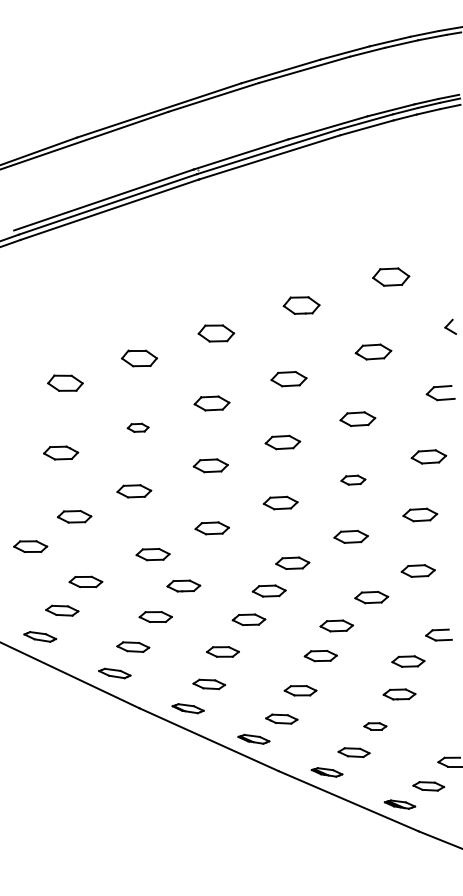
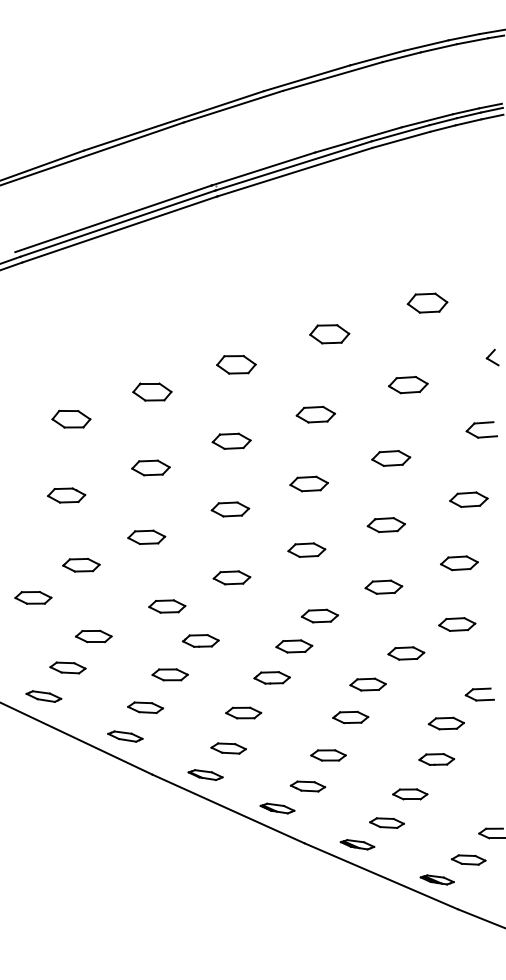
part: (137, 427) -> (150, 467), size x1.67
part: (352, 480) -> (385, 525), size x1.43
part: (375, 726) -> (410, 794), size x1.43

